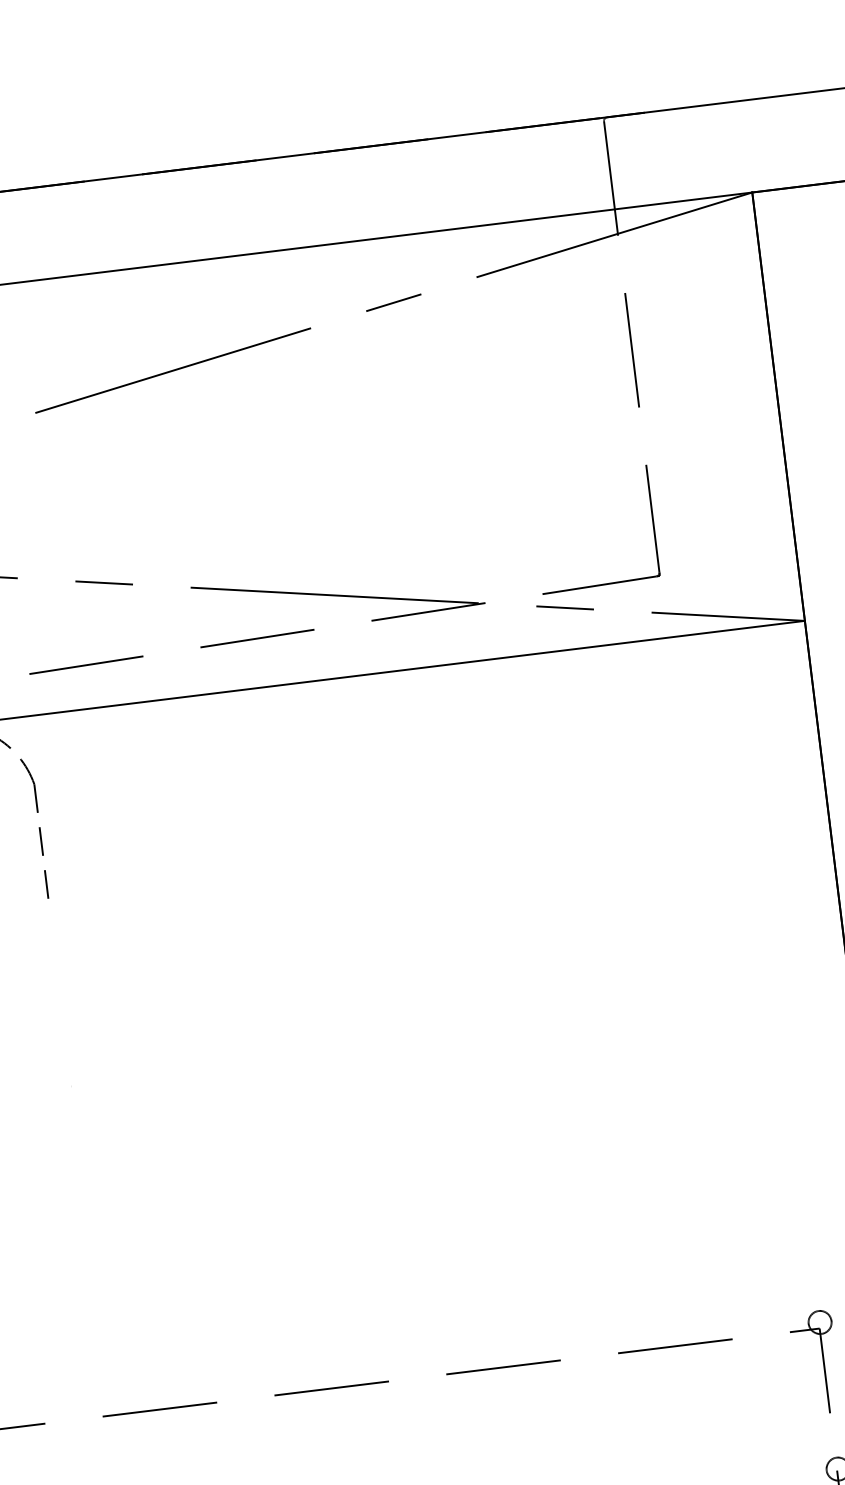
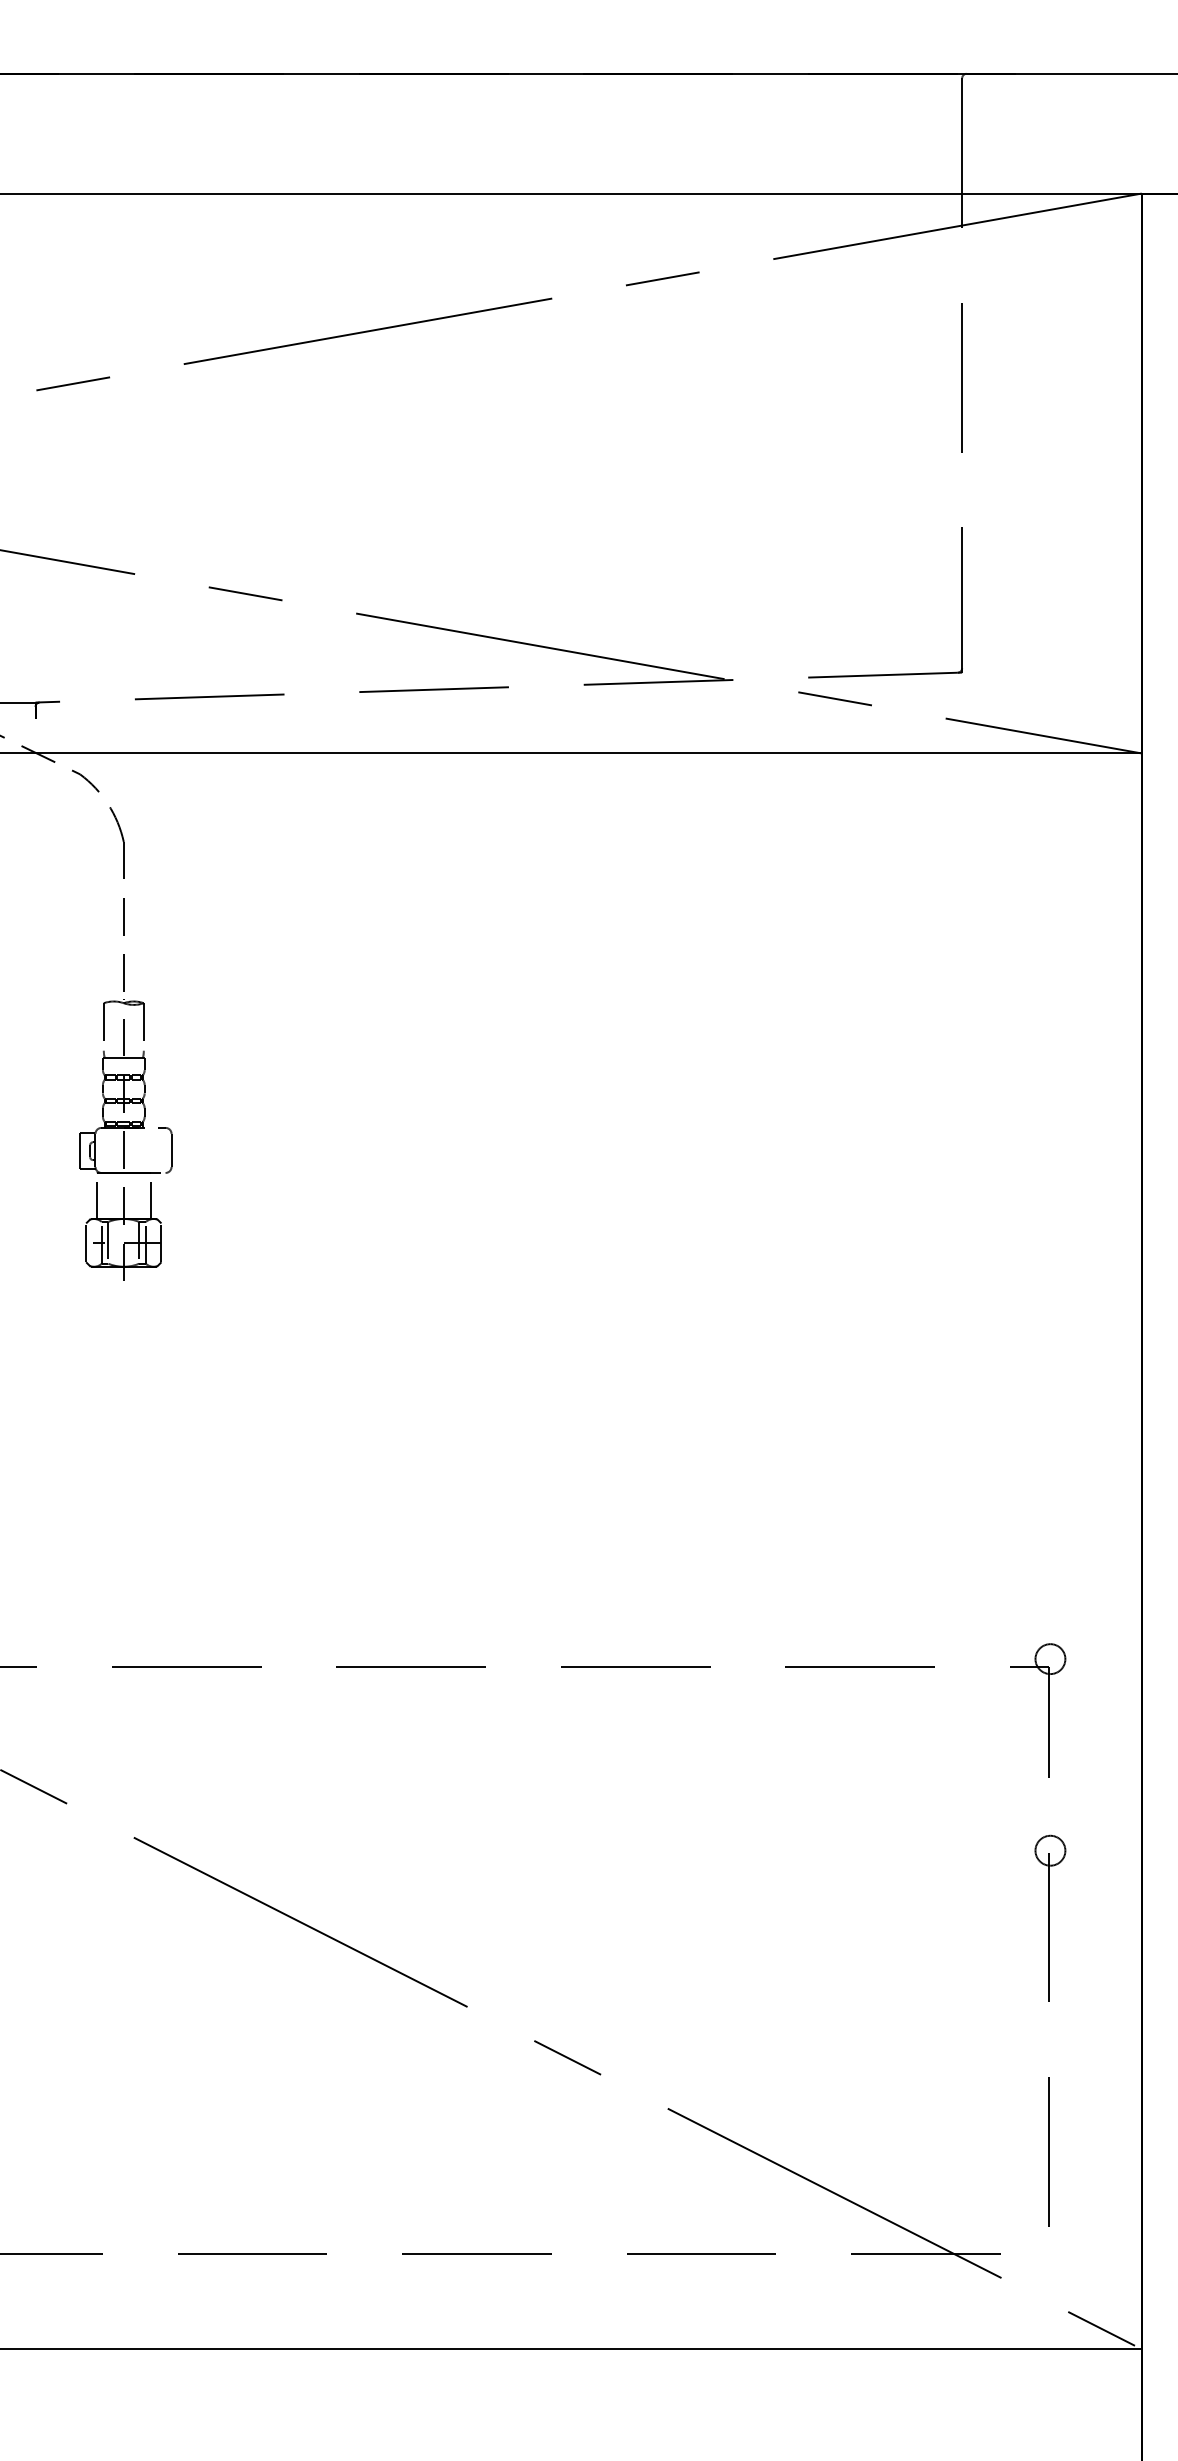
part: (63, 1011) -> (125, 1139), added

